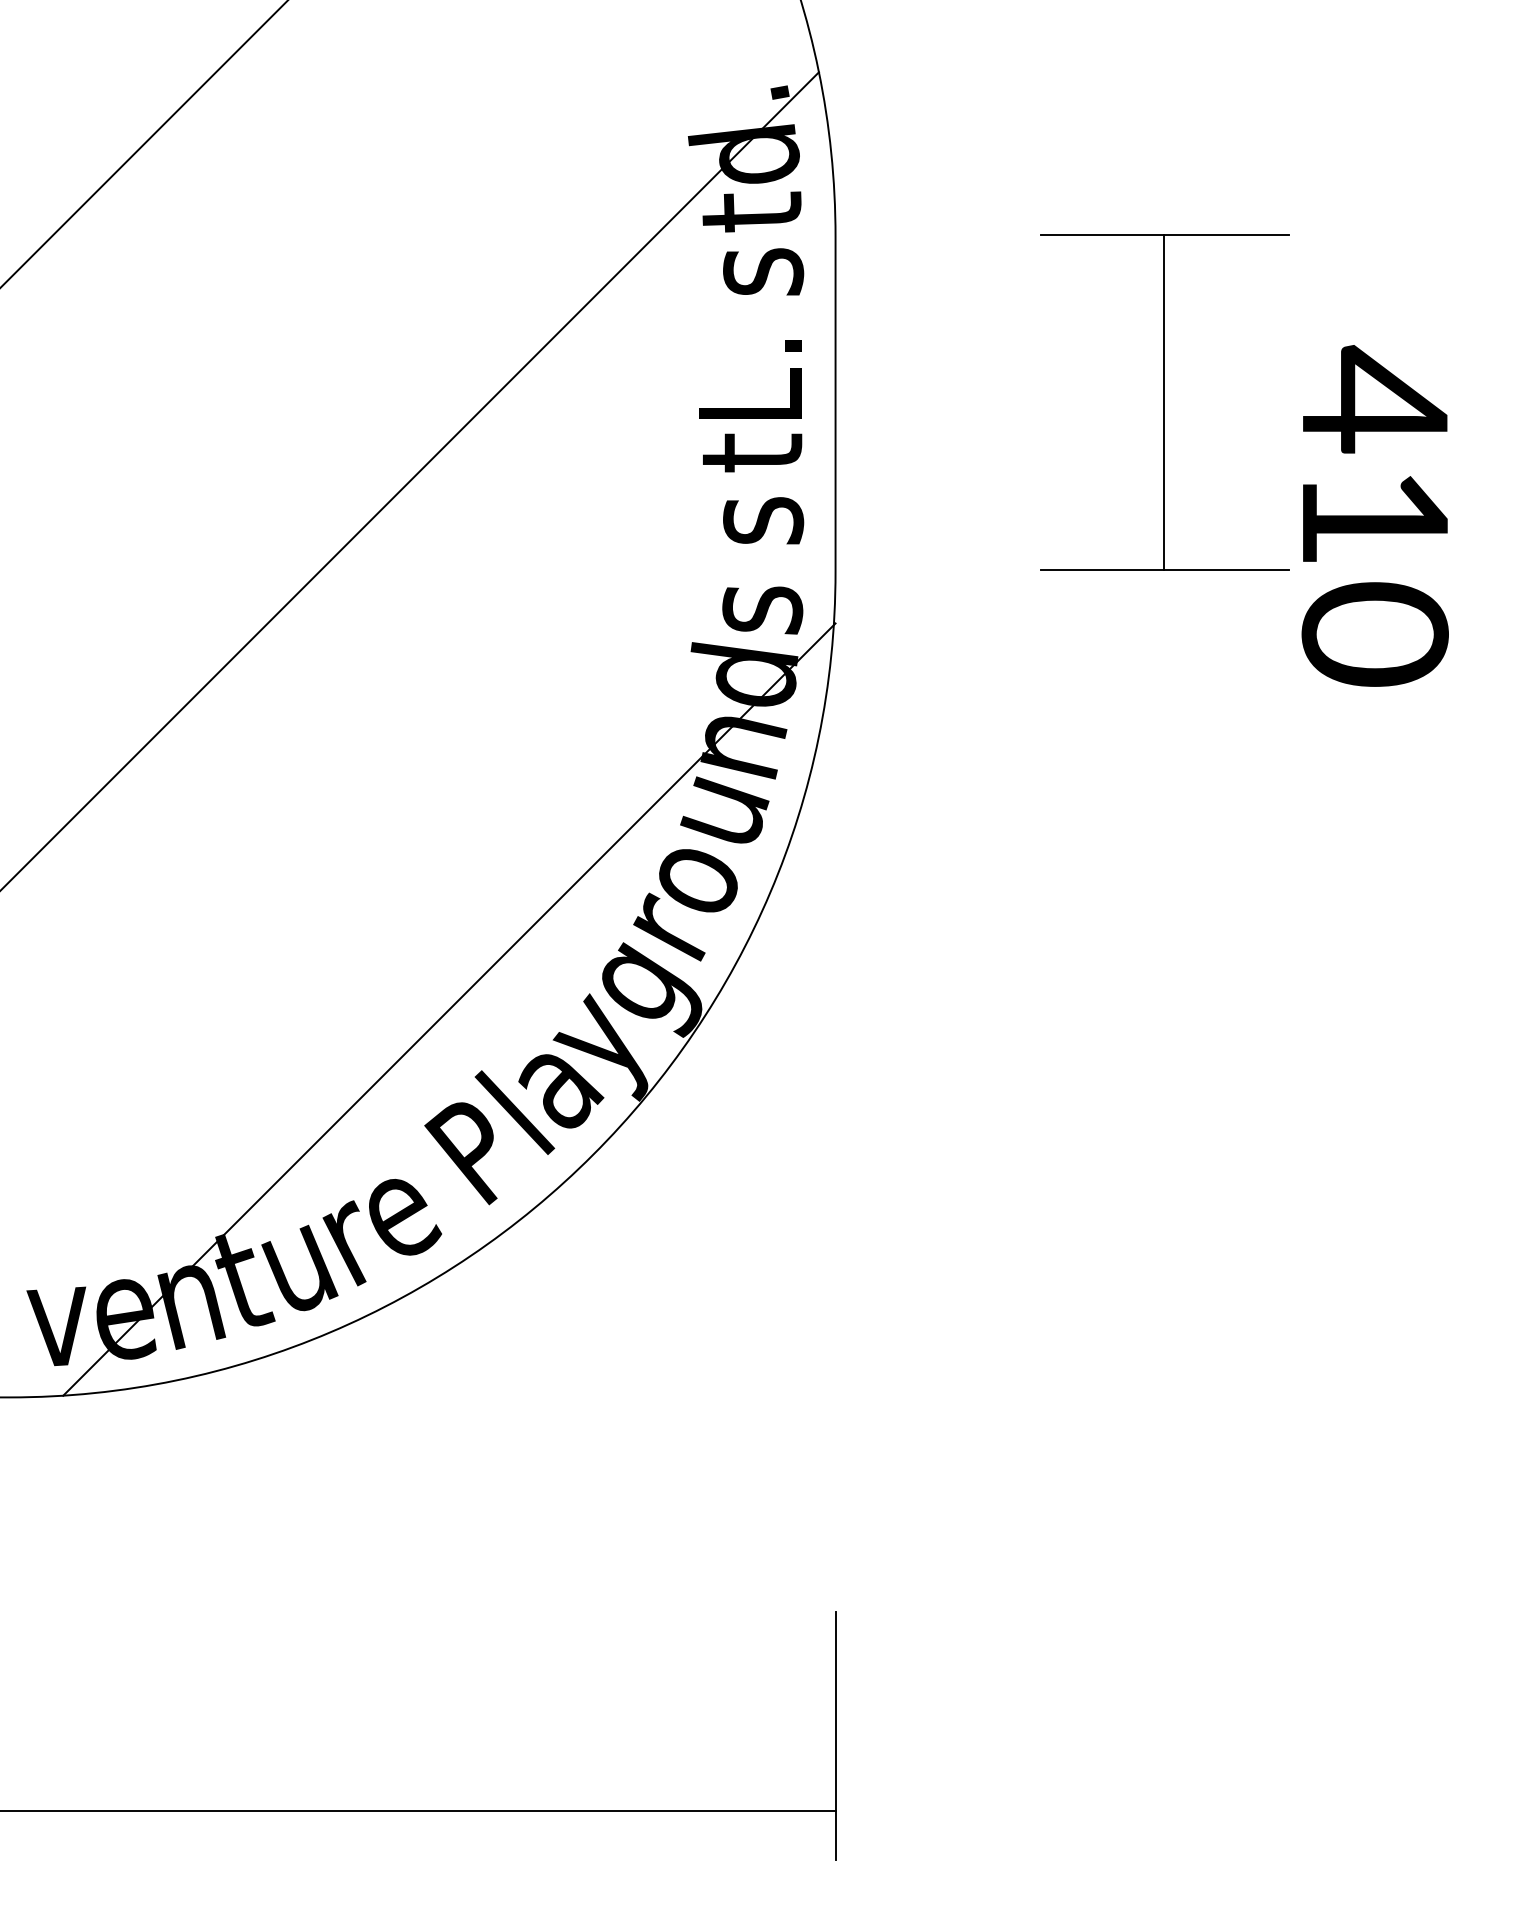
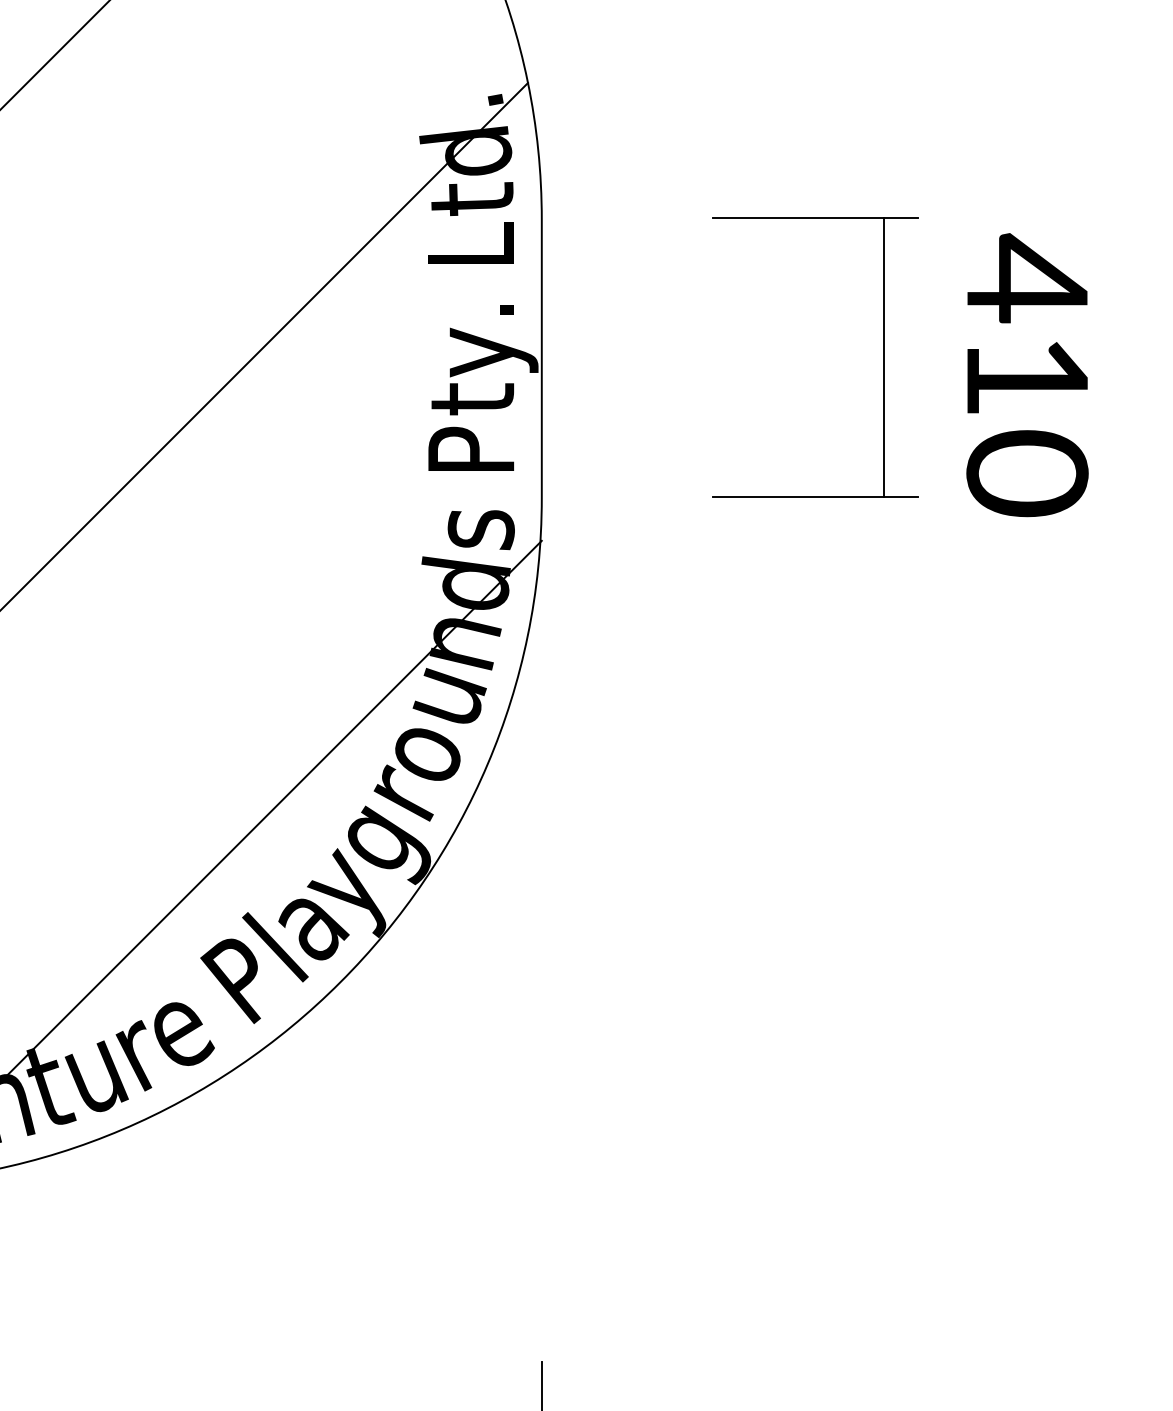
text: (751, 267) -> (471, 245), s -> L
text: (765, 396) -> (483, 352), L -> y
line: (1163, 402) -> (884, 357), moved
text: (751, 515) -> (471, 451), s -> P
text: (1374, 515) -> (1026, 374), moved

